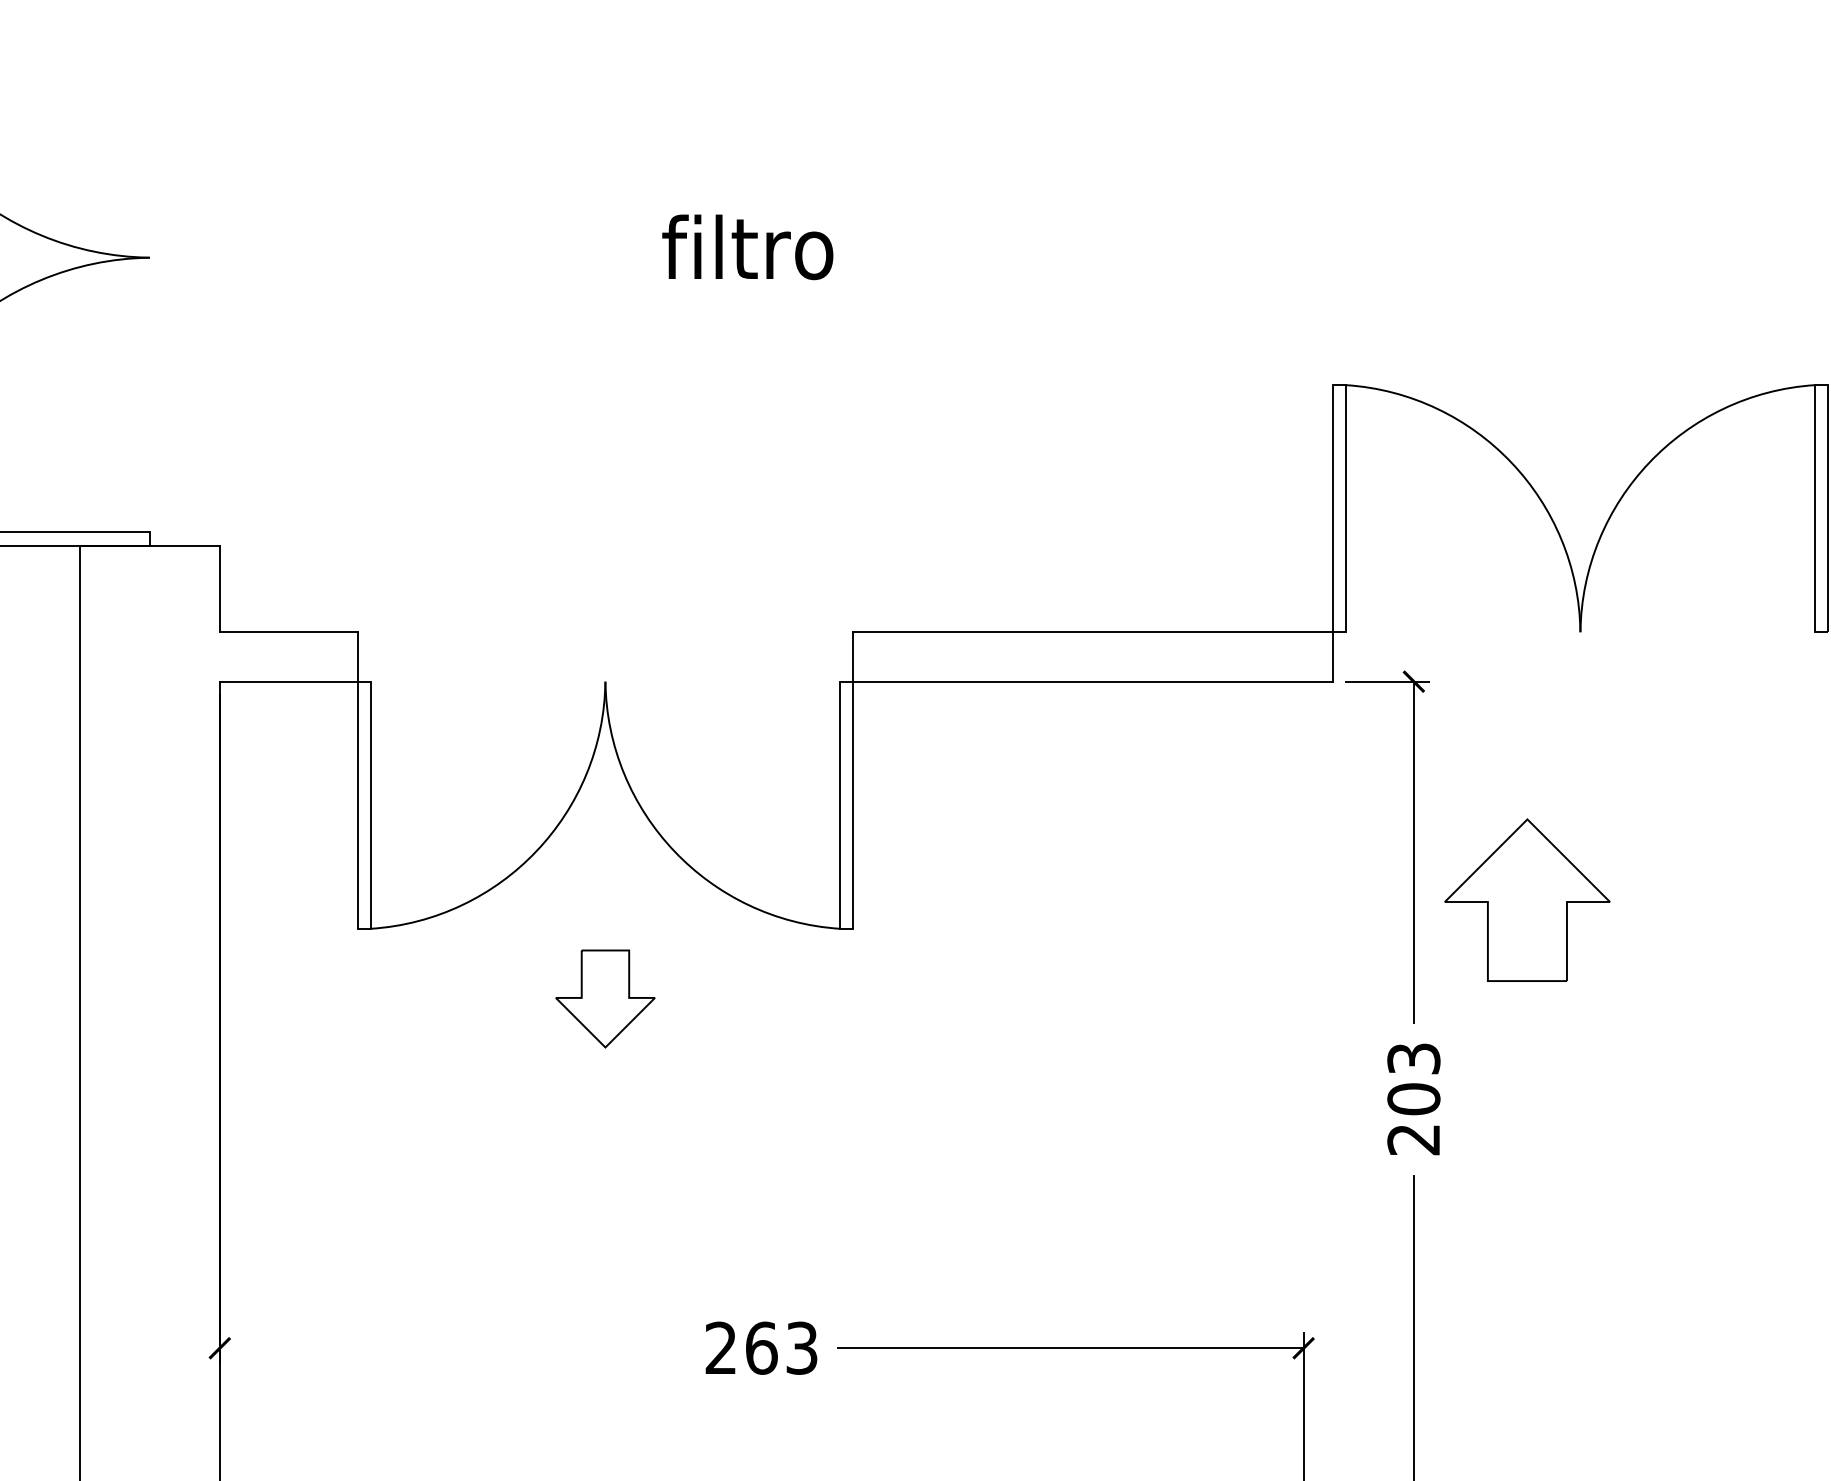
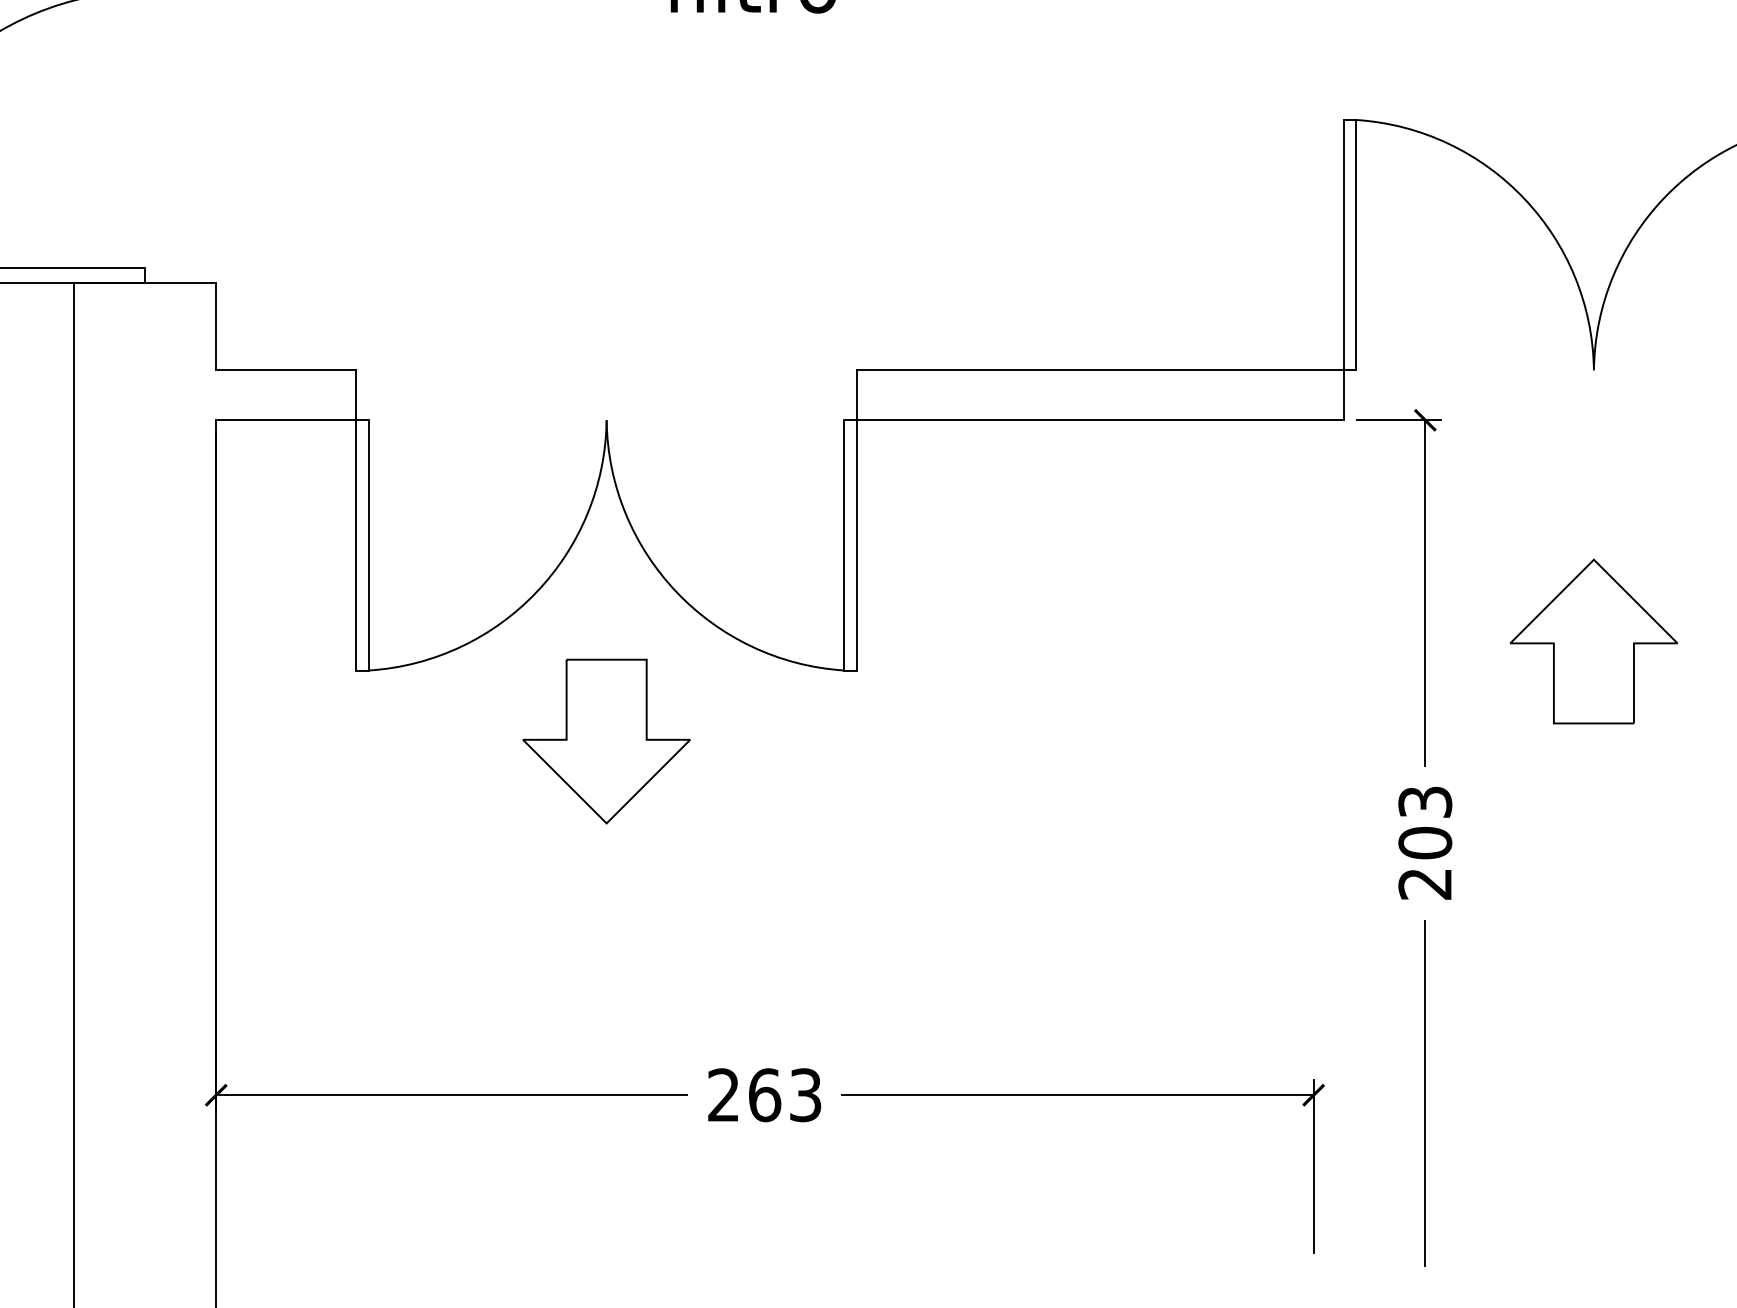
part: (1527, 899) -> (1593, 640), moved
part: (605, 998) -> (606, 741), size x1.67
line: (452, 1348) -> (451, 1095), added

